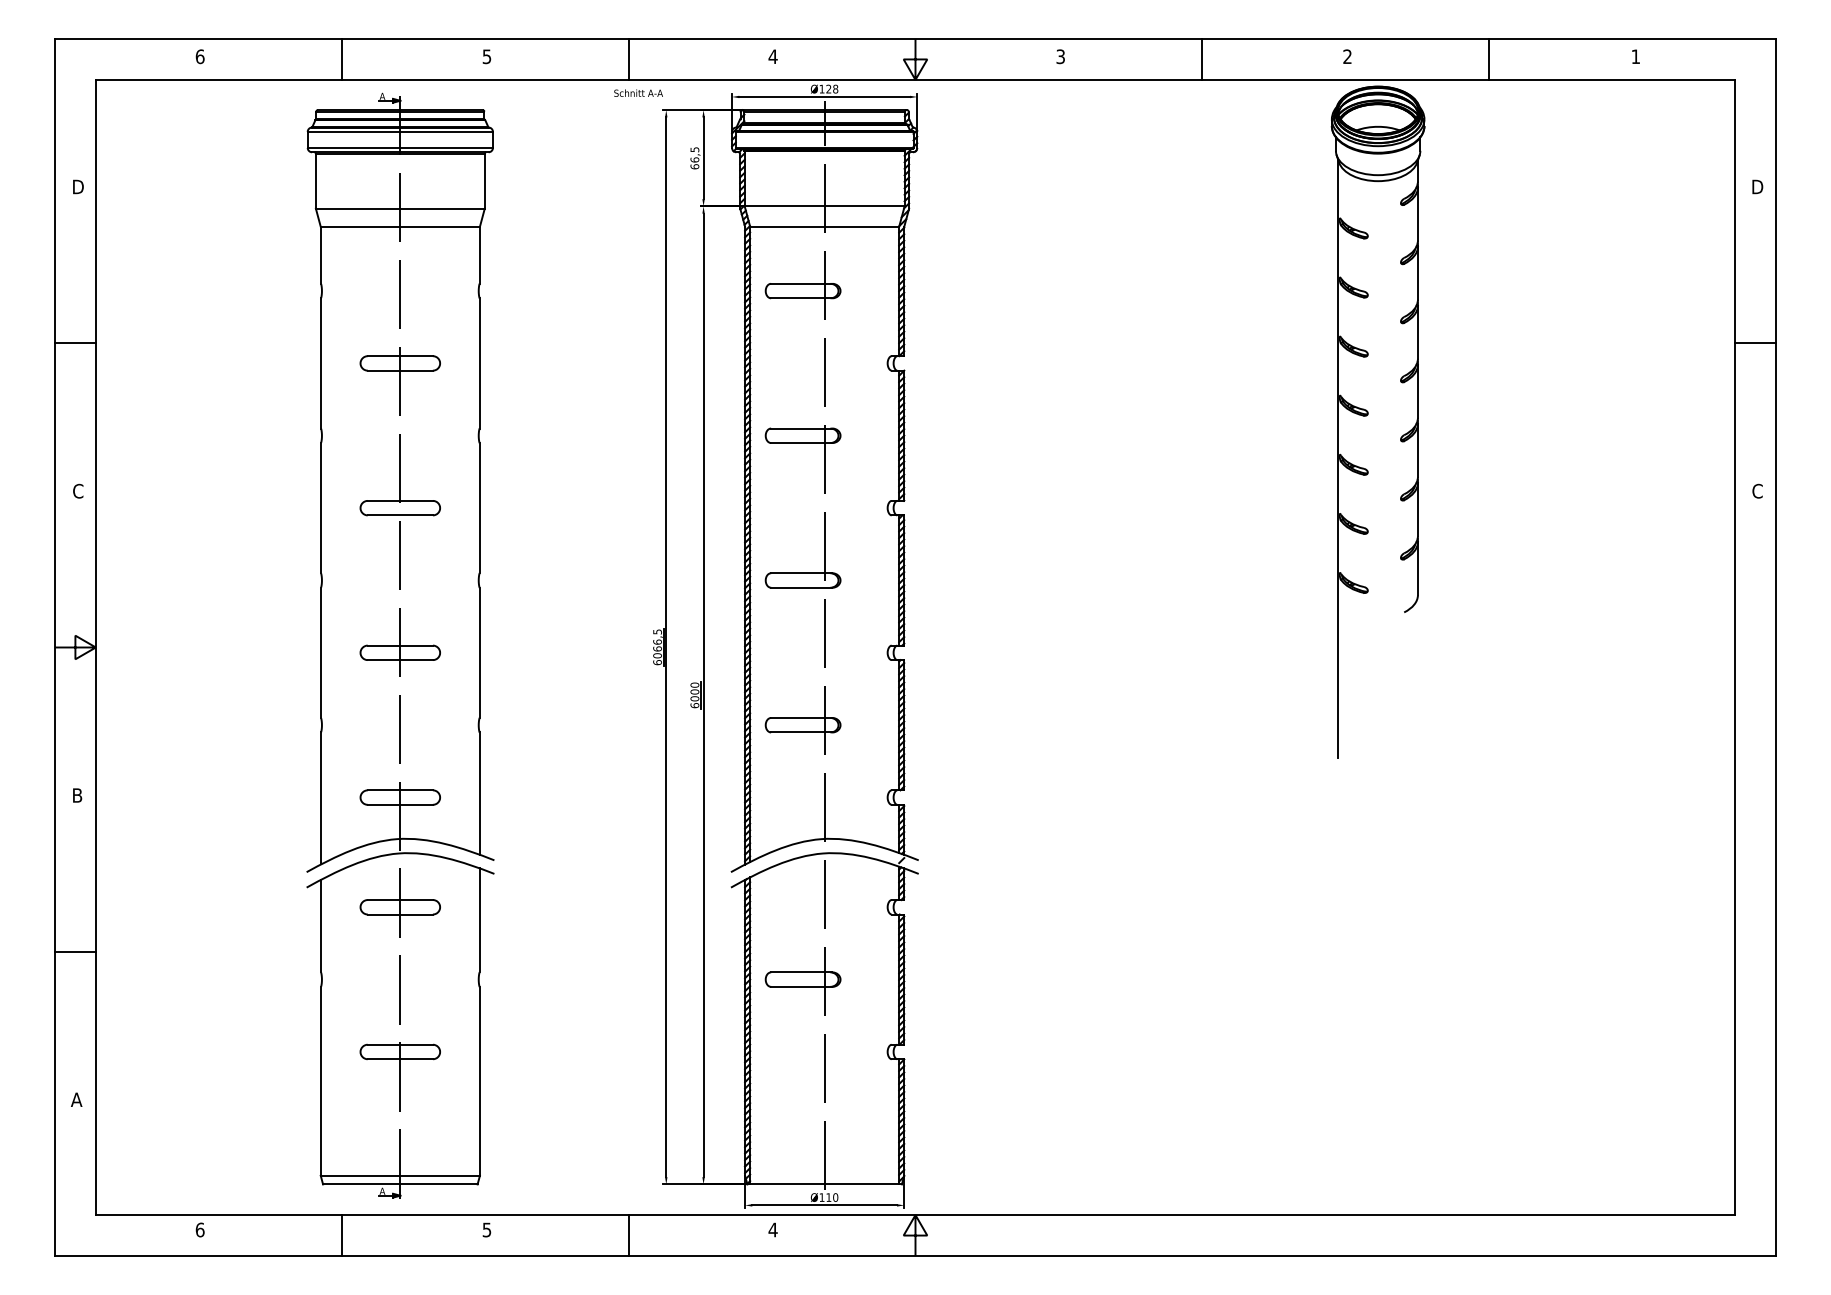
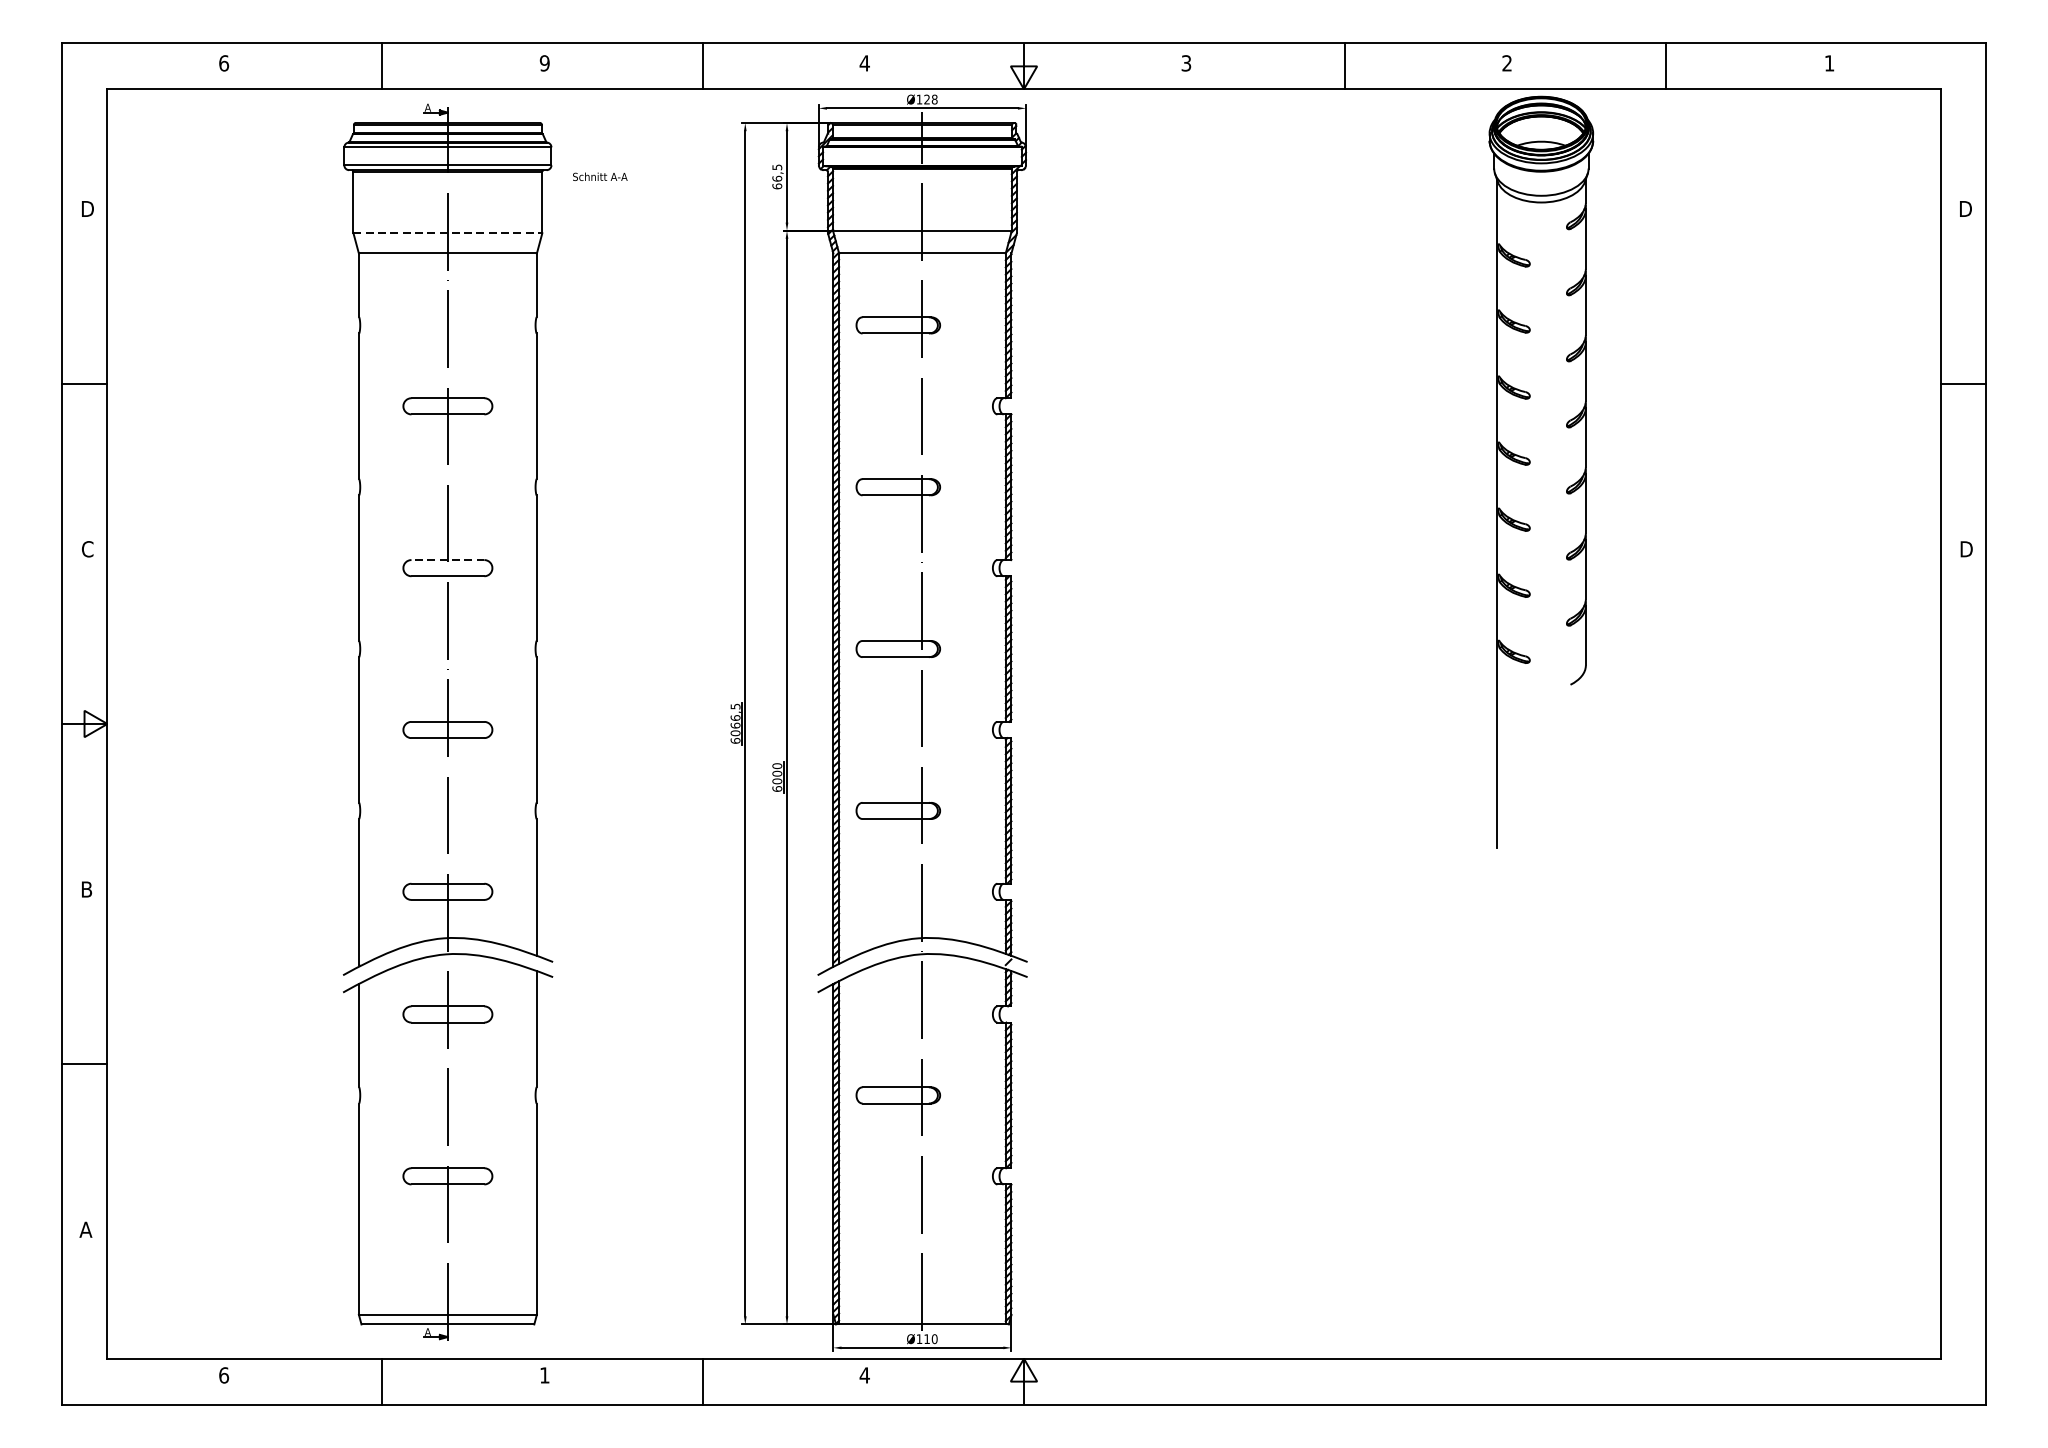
text: (486, 56) -> (544, 63), 5 -> 9
text: (638, 92) -> (600, 176), moved
line: (400, 208) -> (448, 233), solid -> dashed
text: (1757, 490) -> (1965, 548), C -> D
line: (400, 500) -> (448, 559), solid -> dashed
text: (486, 1229) -> (544, 1374), 5 -> 1

